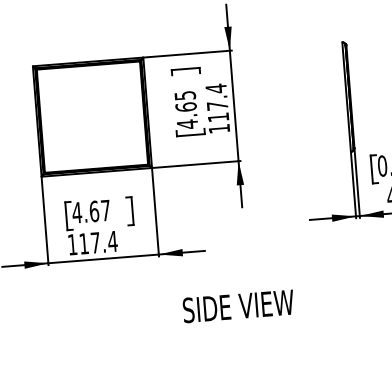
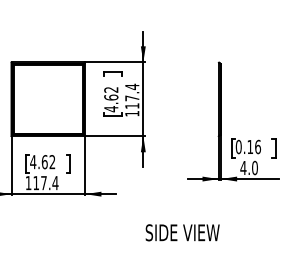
text: (185, 95) -> (111, 89), 4.65 -> 4.62
text: (105, 211) -> (52, 162), 4.67 -> 4.62
text: (238, 305) -> (182, 232), moved

